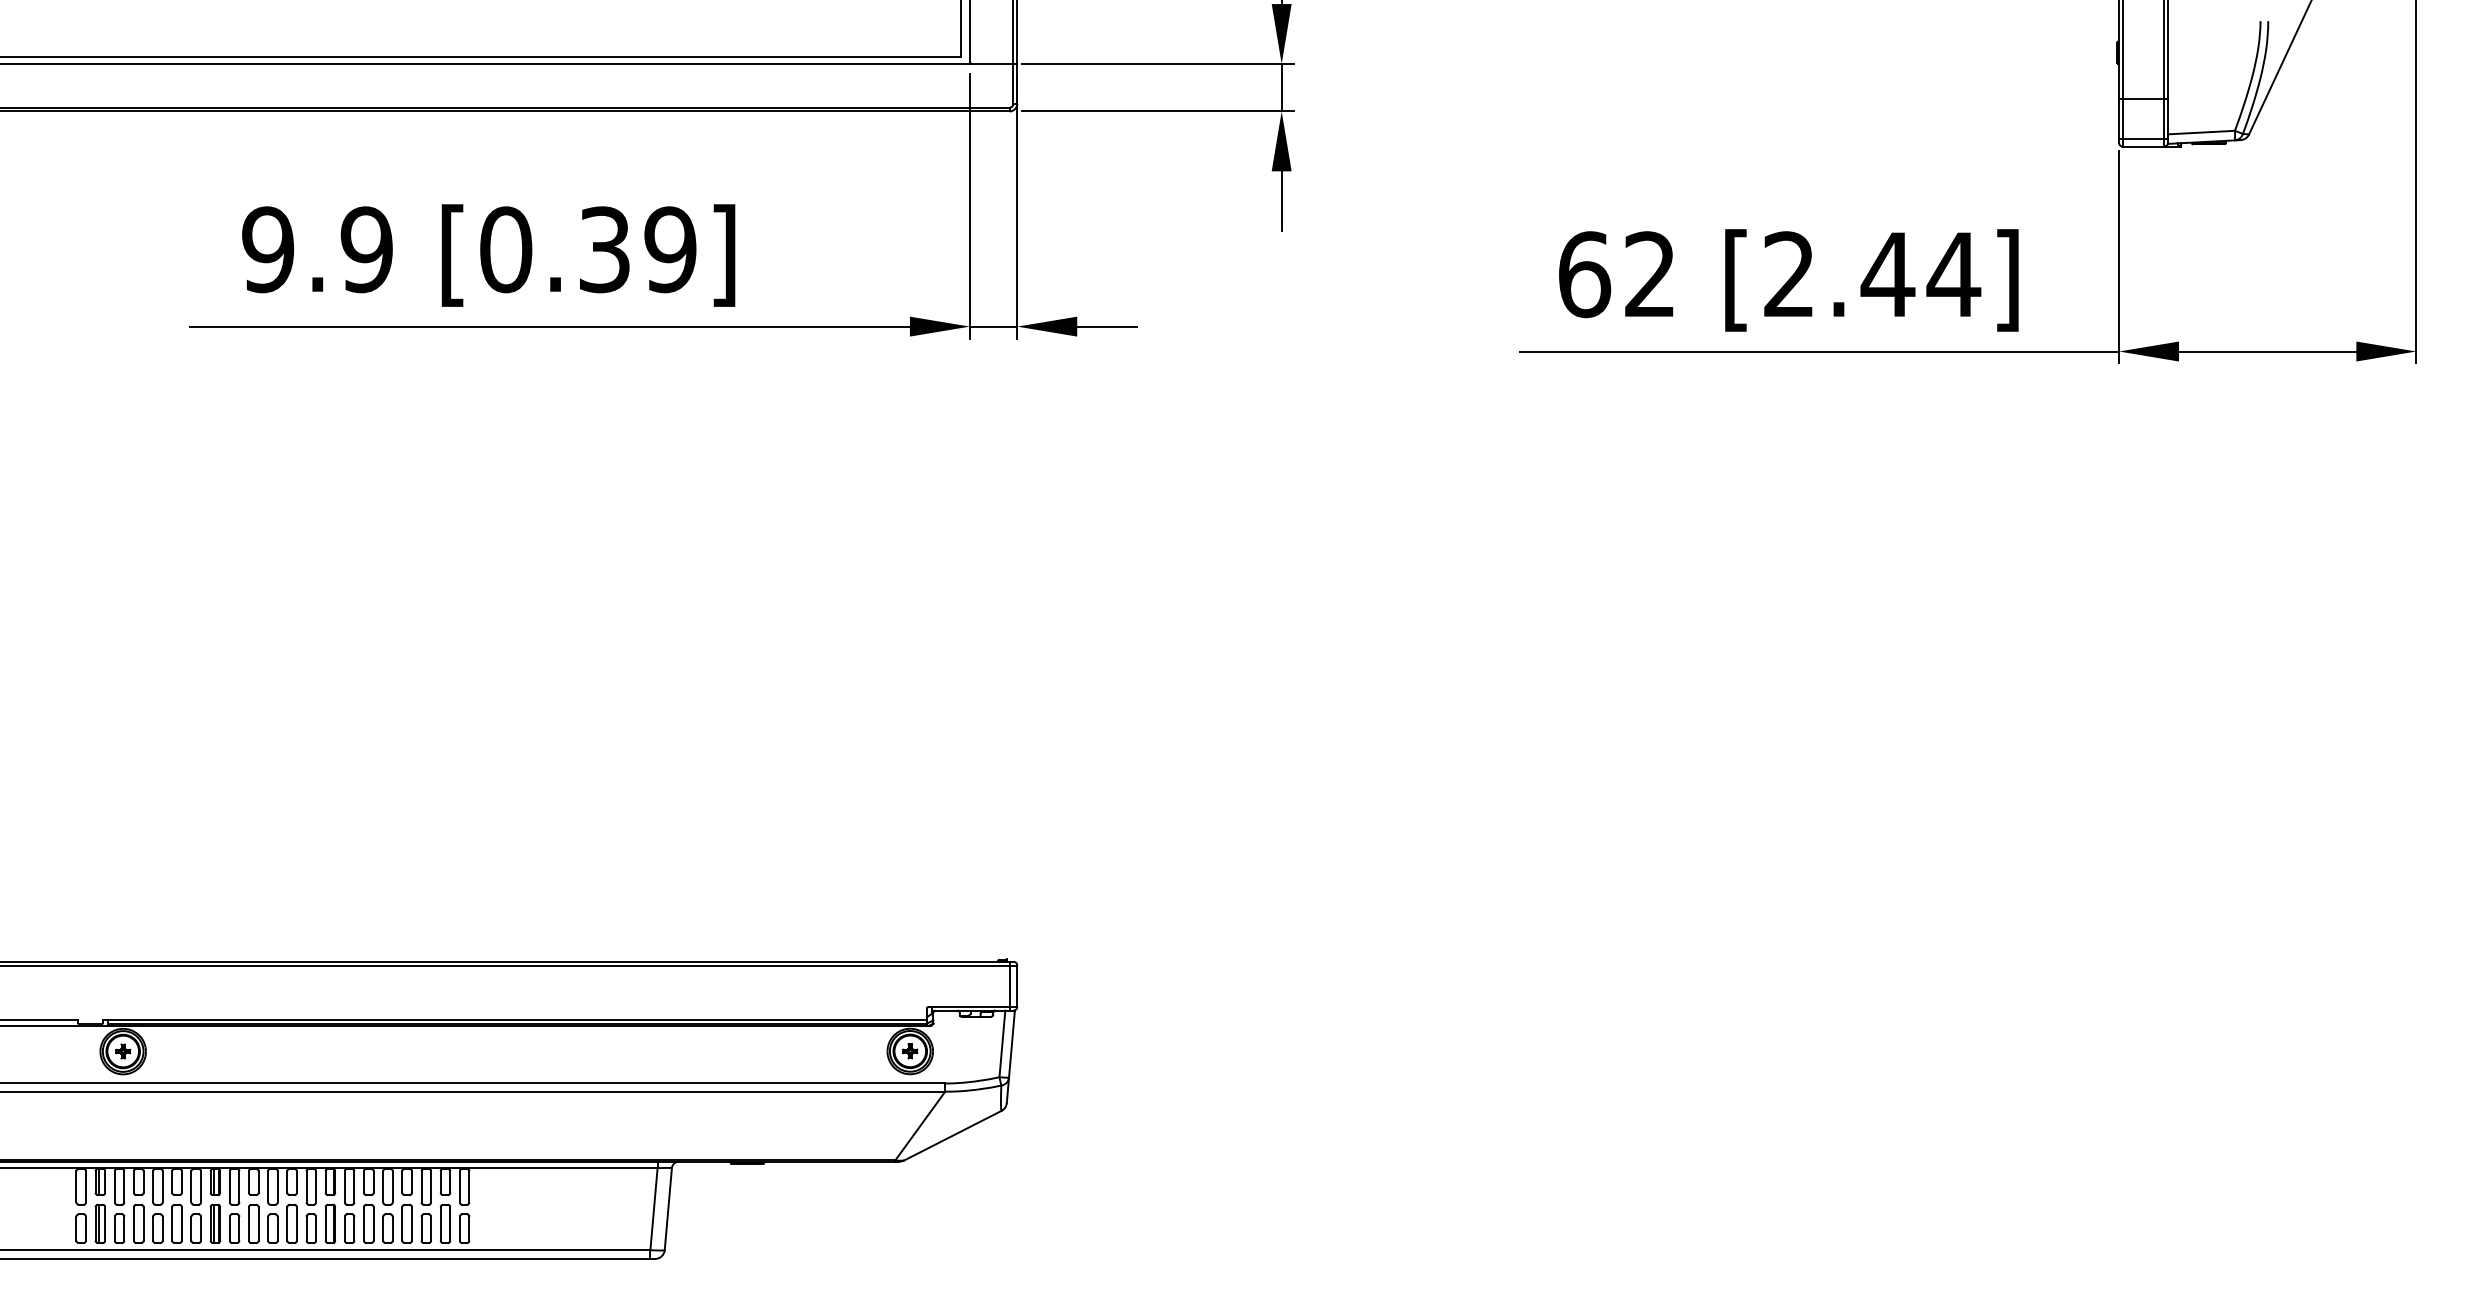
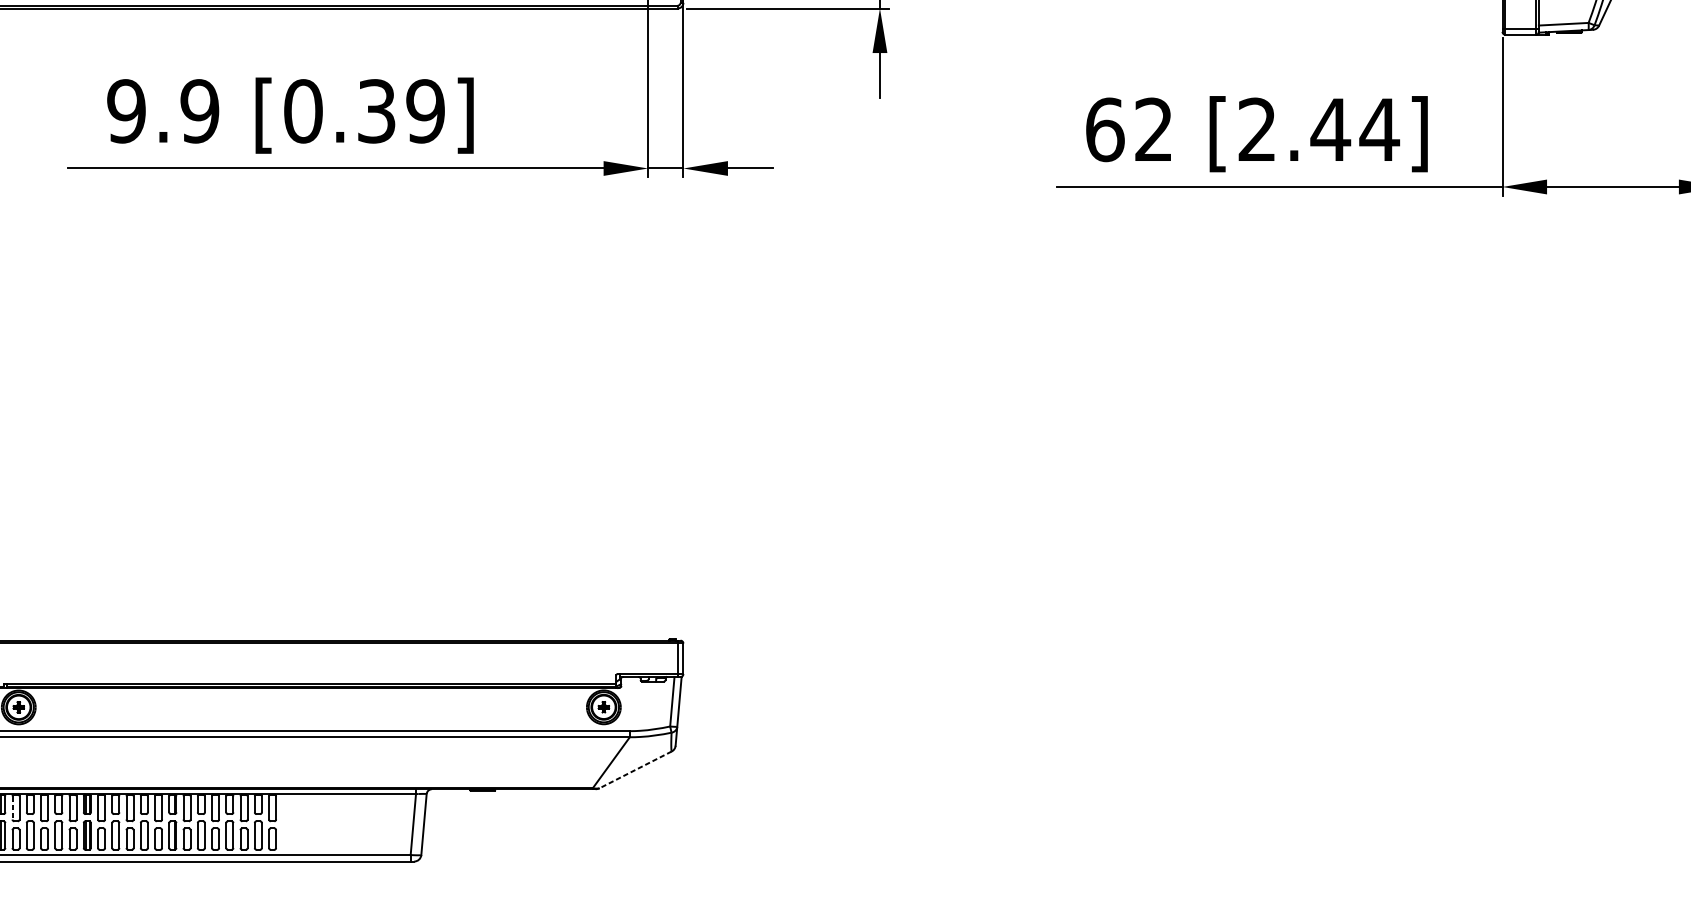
line: (952, 1135) -> (635, 769), solid -> dashed
line: (114, 1186) -> (12, 807), solid -> dashed

